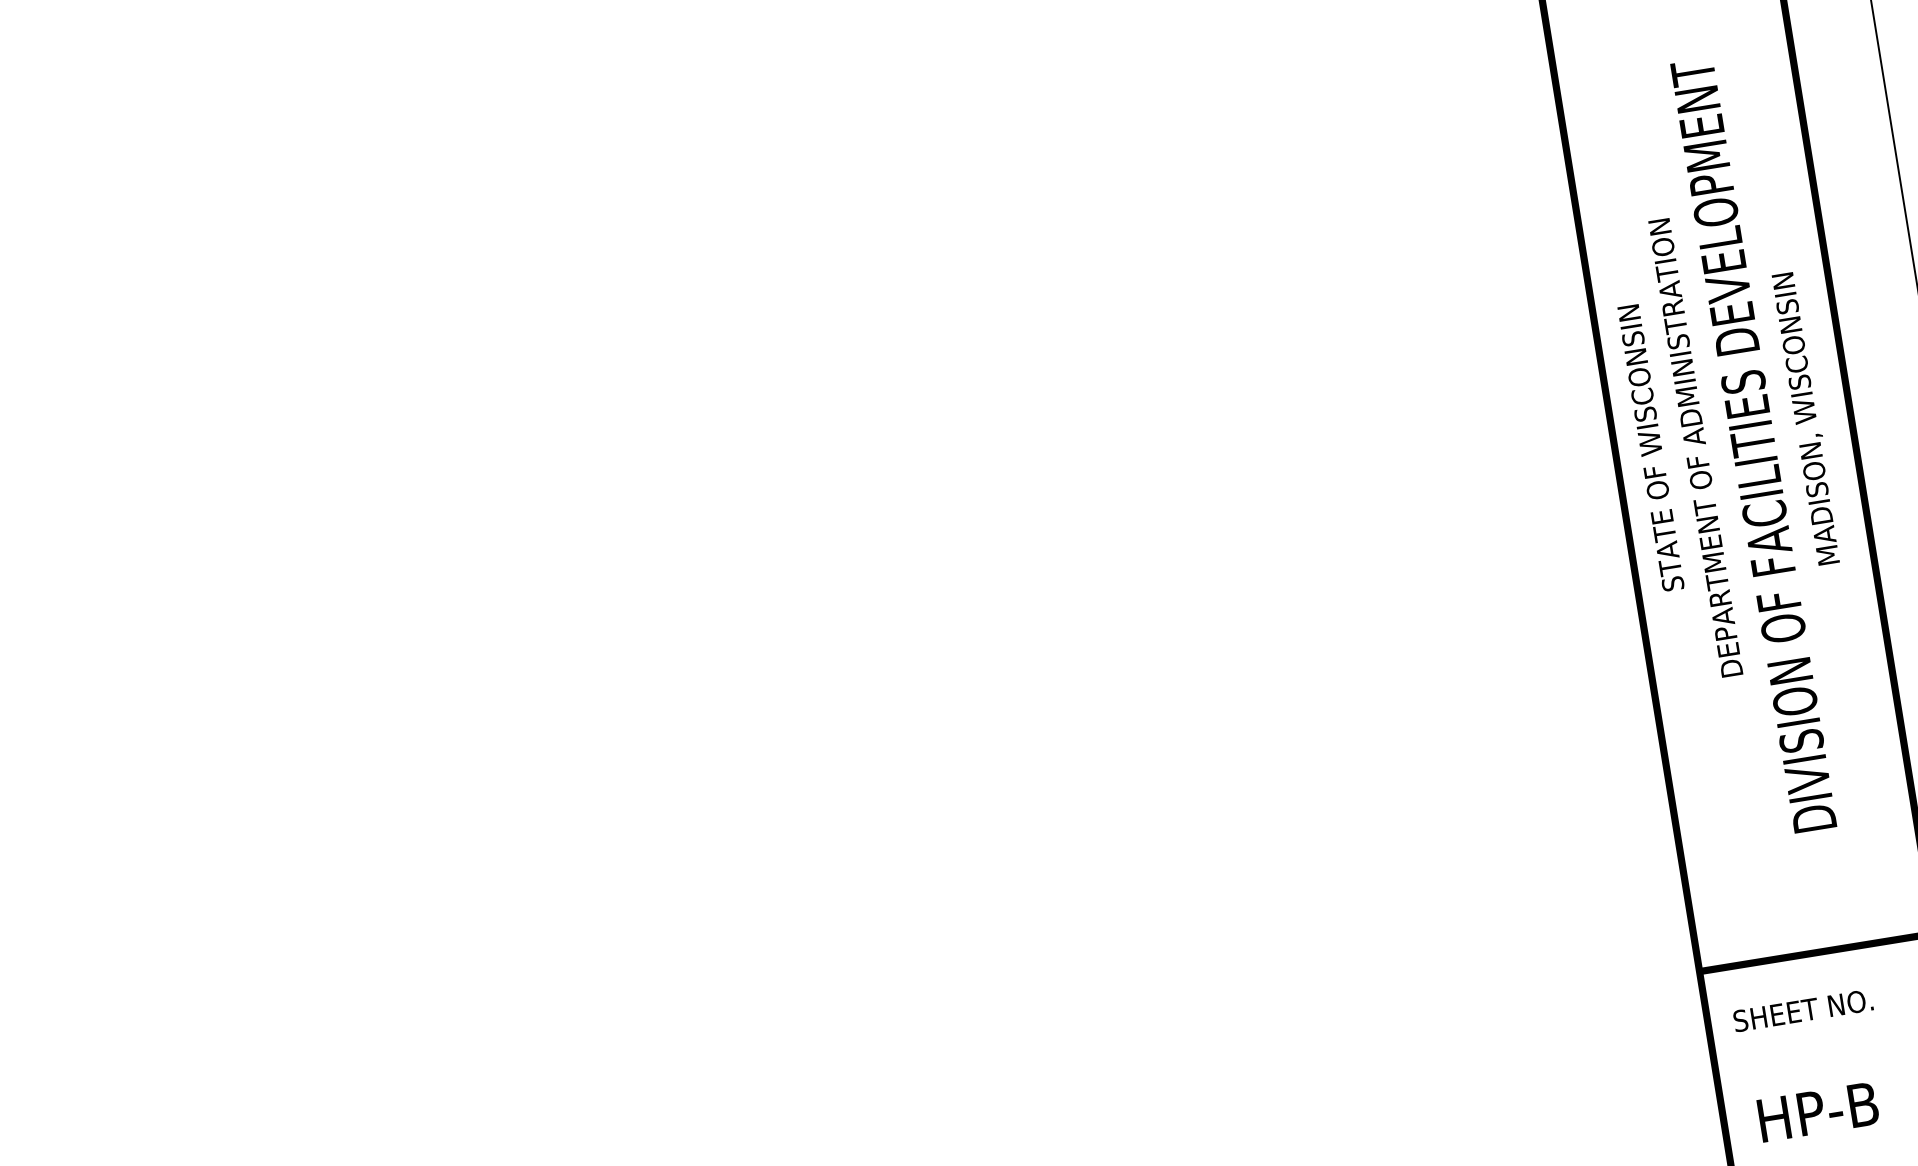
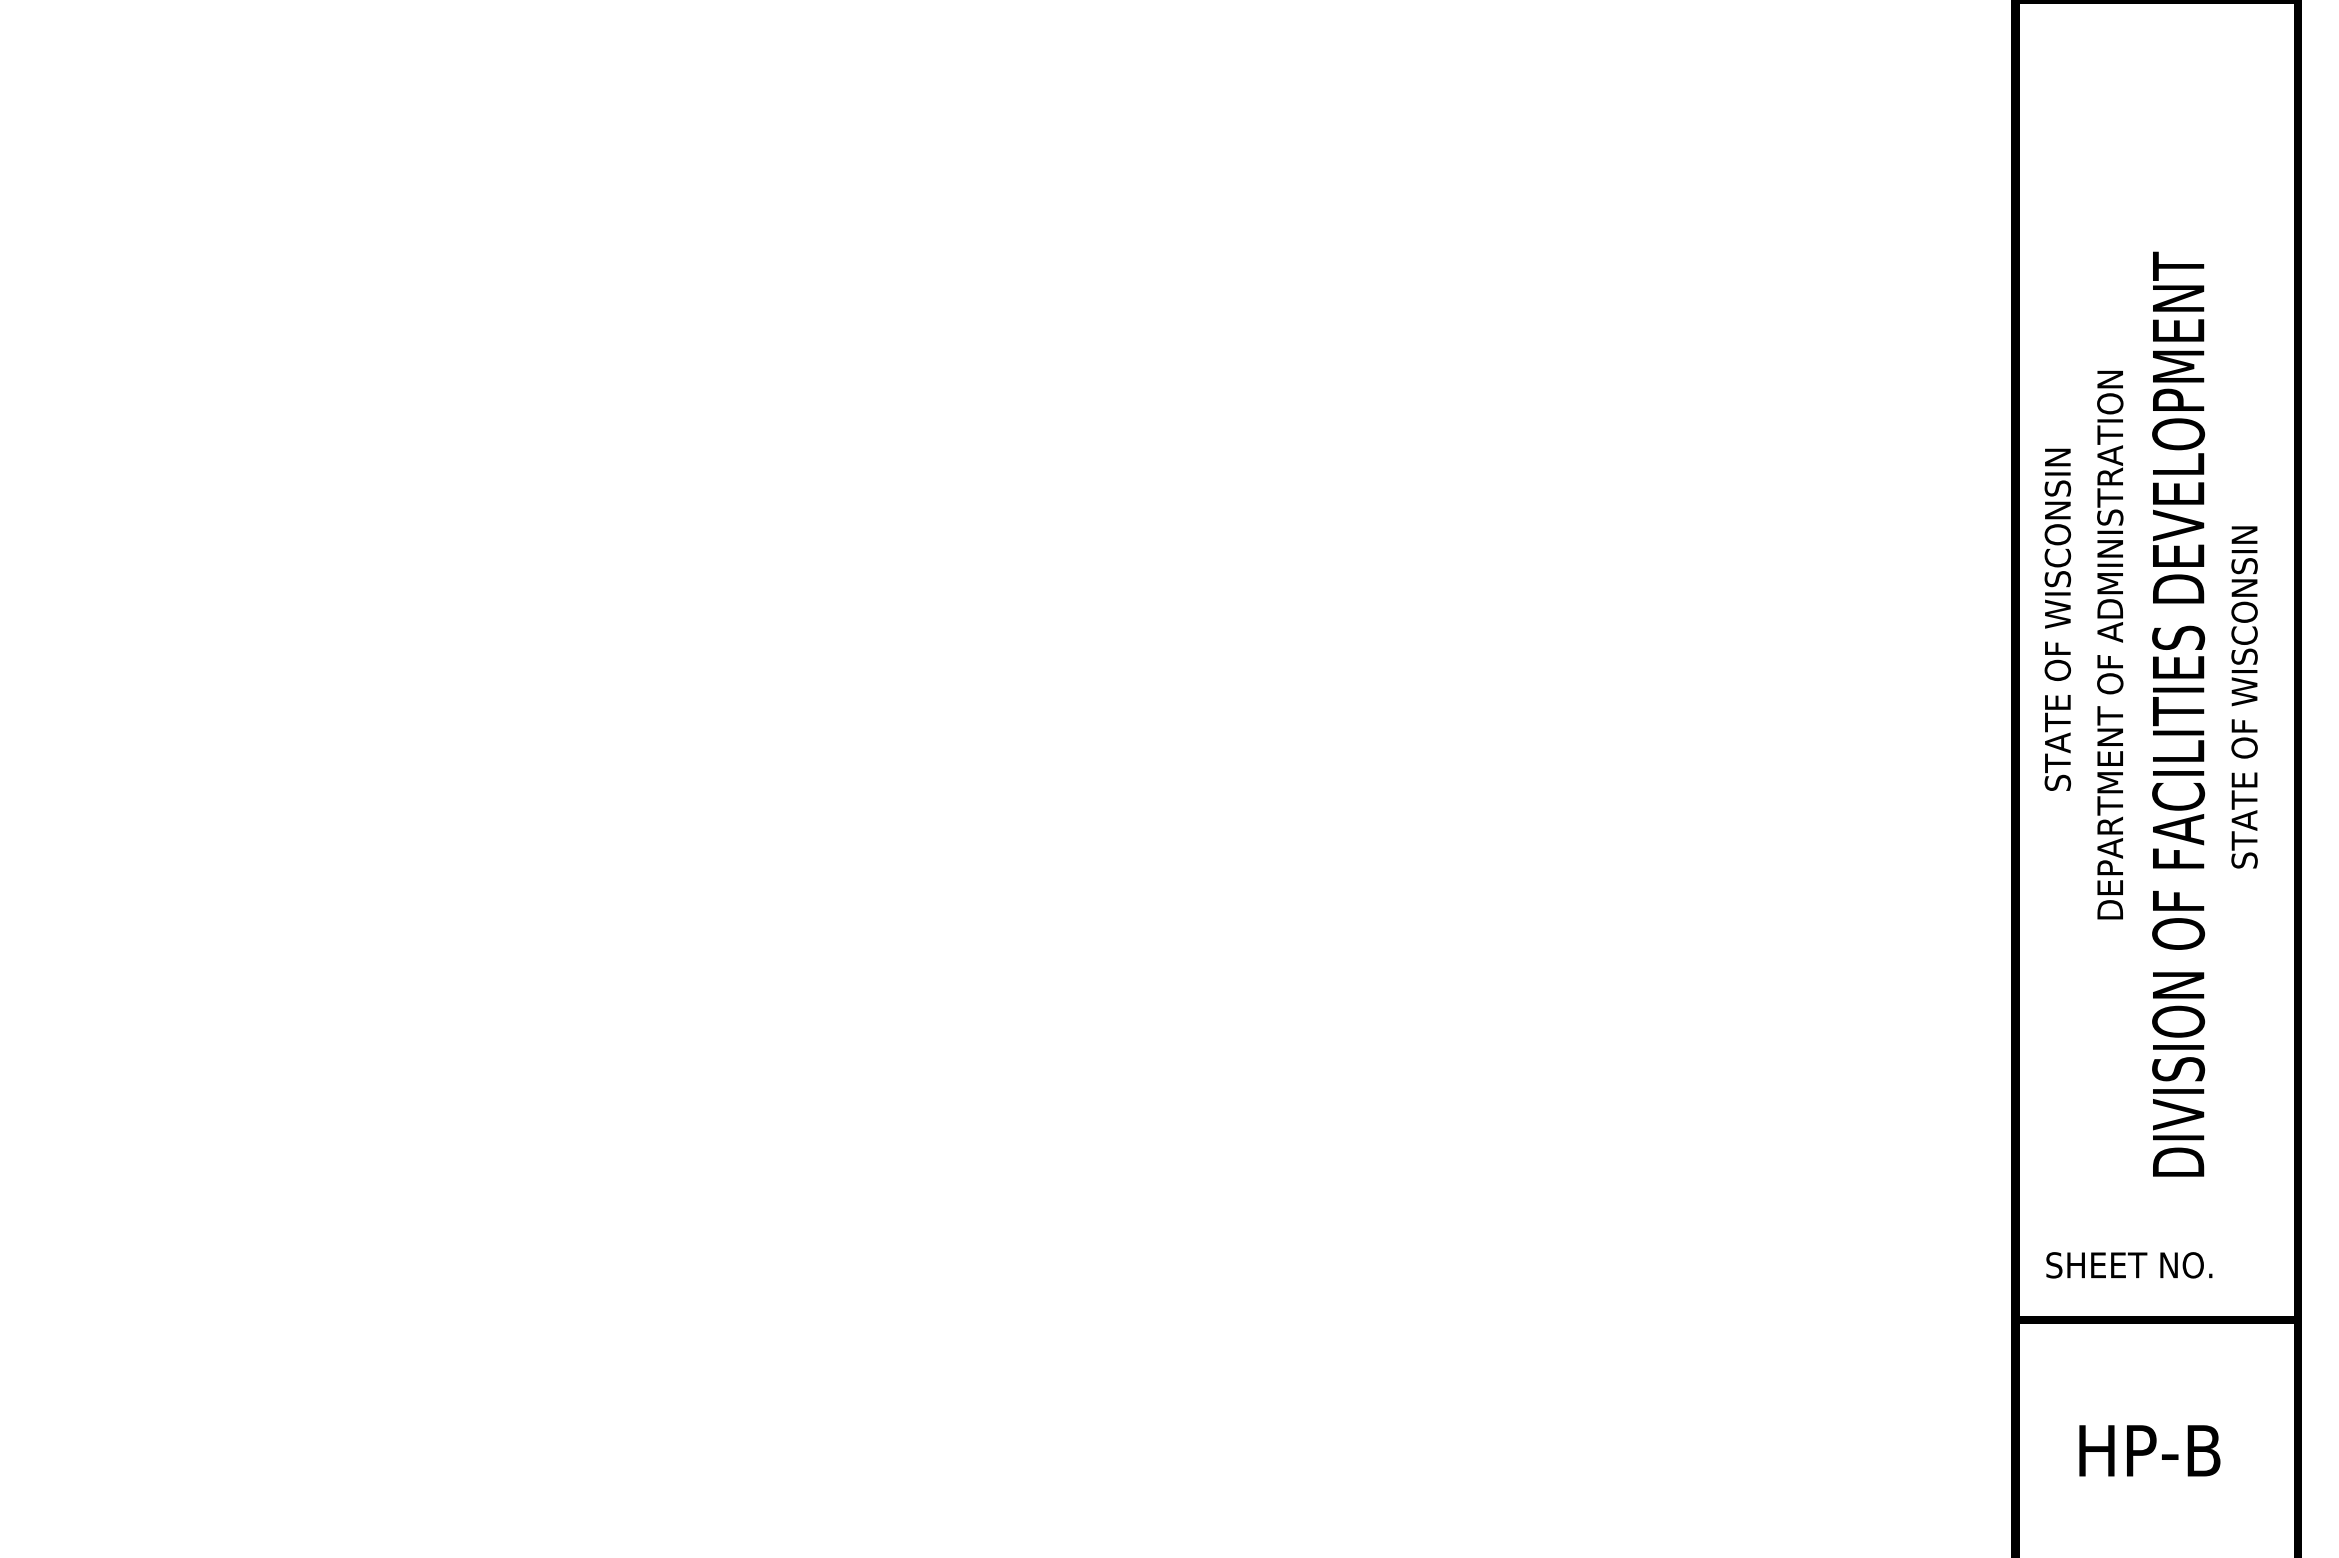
text: (1807, 419) -> (2246, 693), MADISON, WISCONSIN -> STATE OF WISCONSIN
text: (1650, 447) -> (2057, 619), moved
text: (1695, 447) -> (2110, 644), moved
text: (1803, 1010) -> (2129, 1265), moved
text: (1818, 1111) -> (2149, 1450), moved

